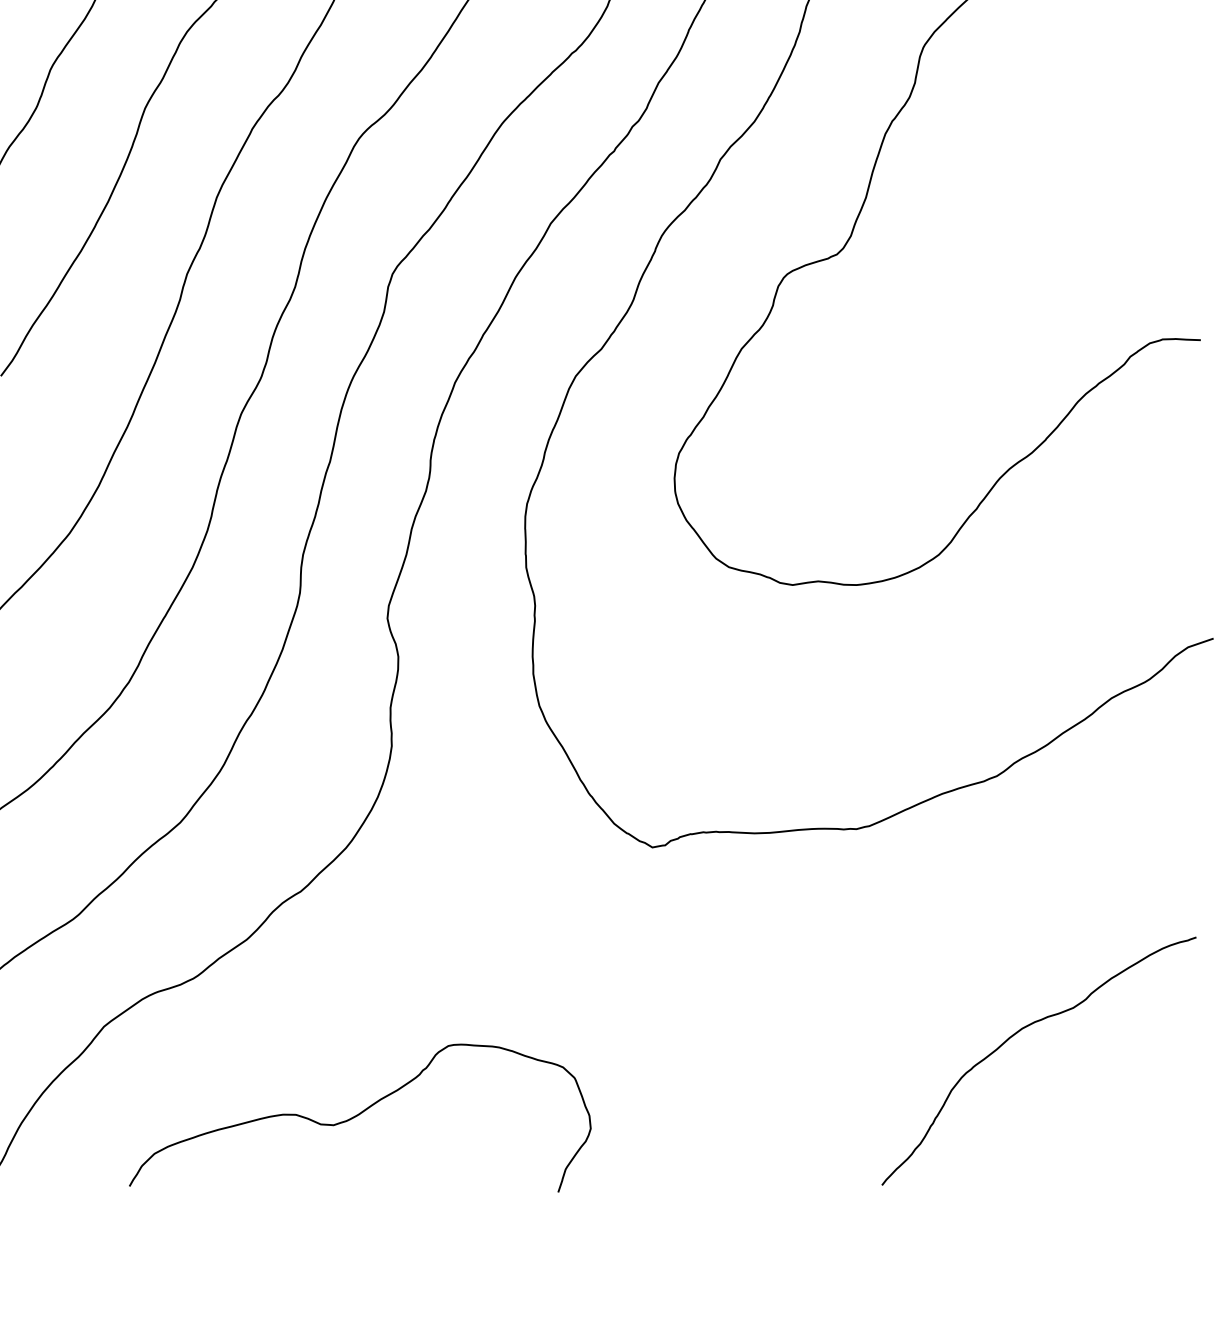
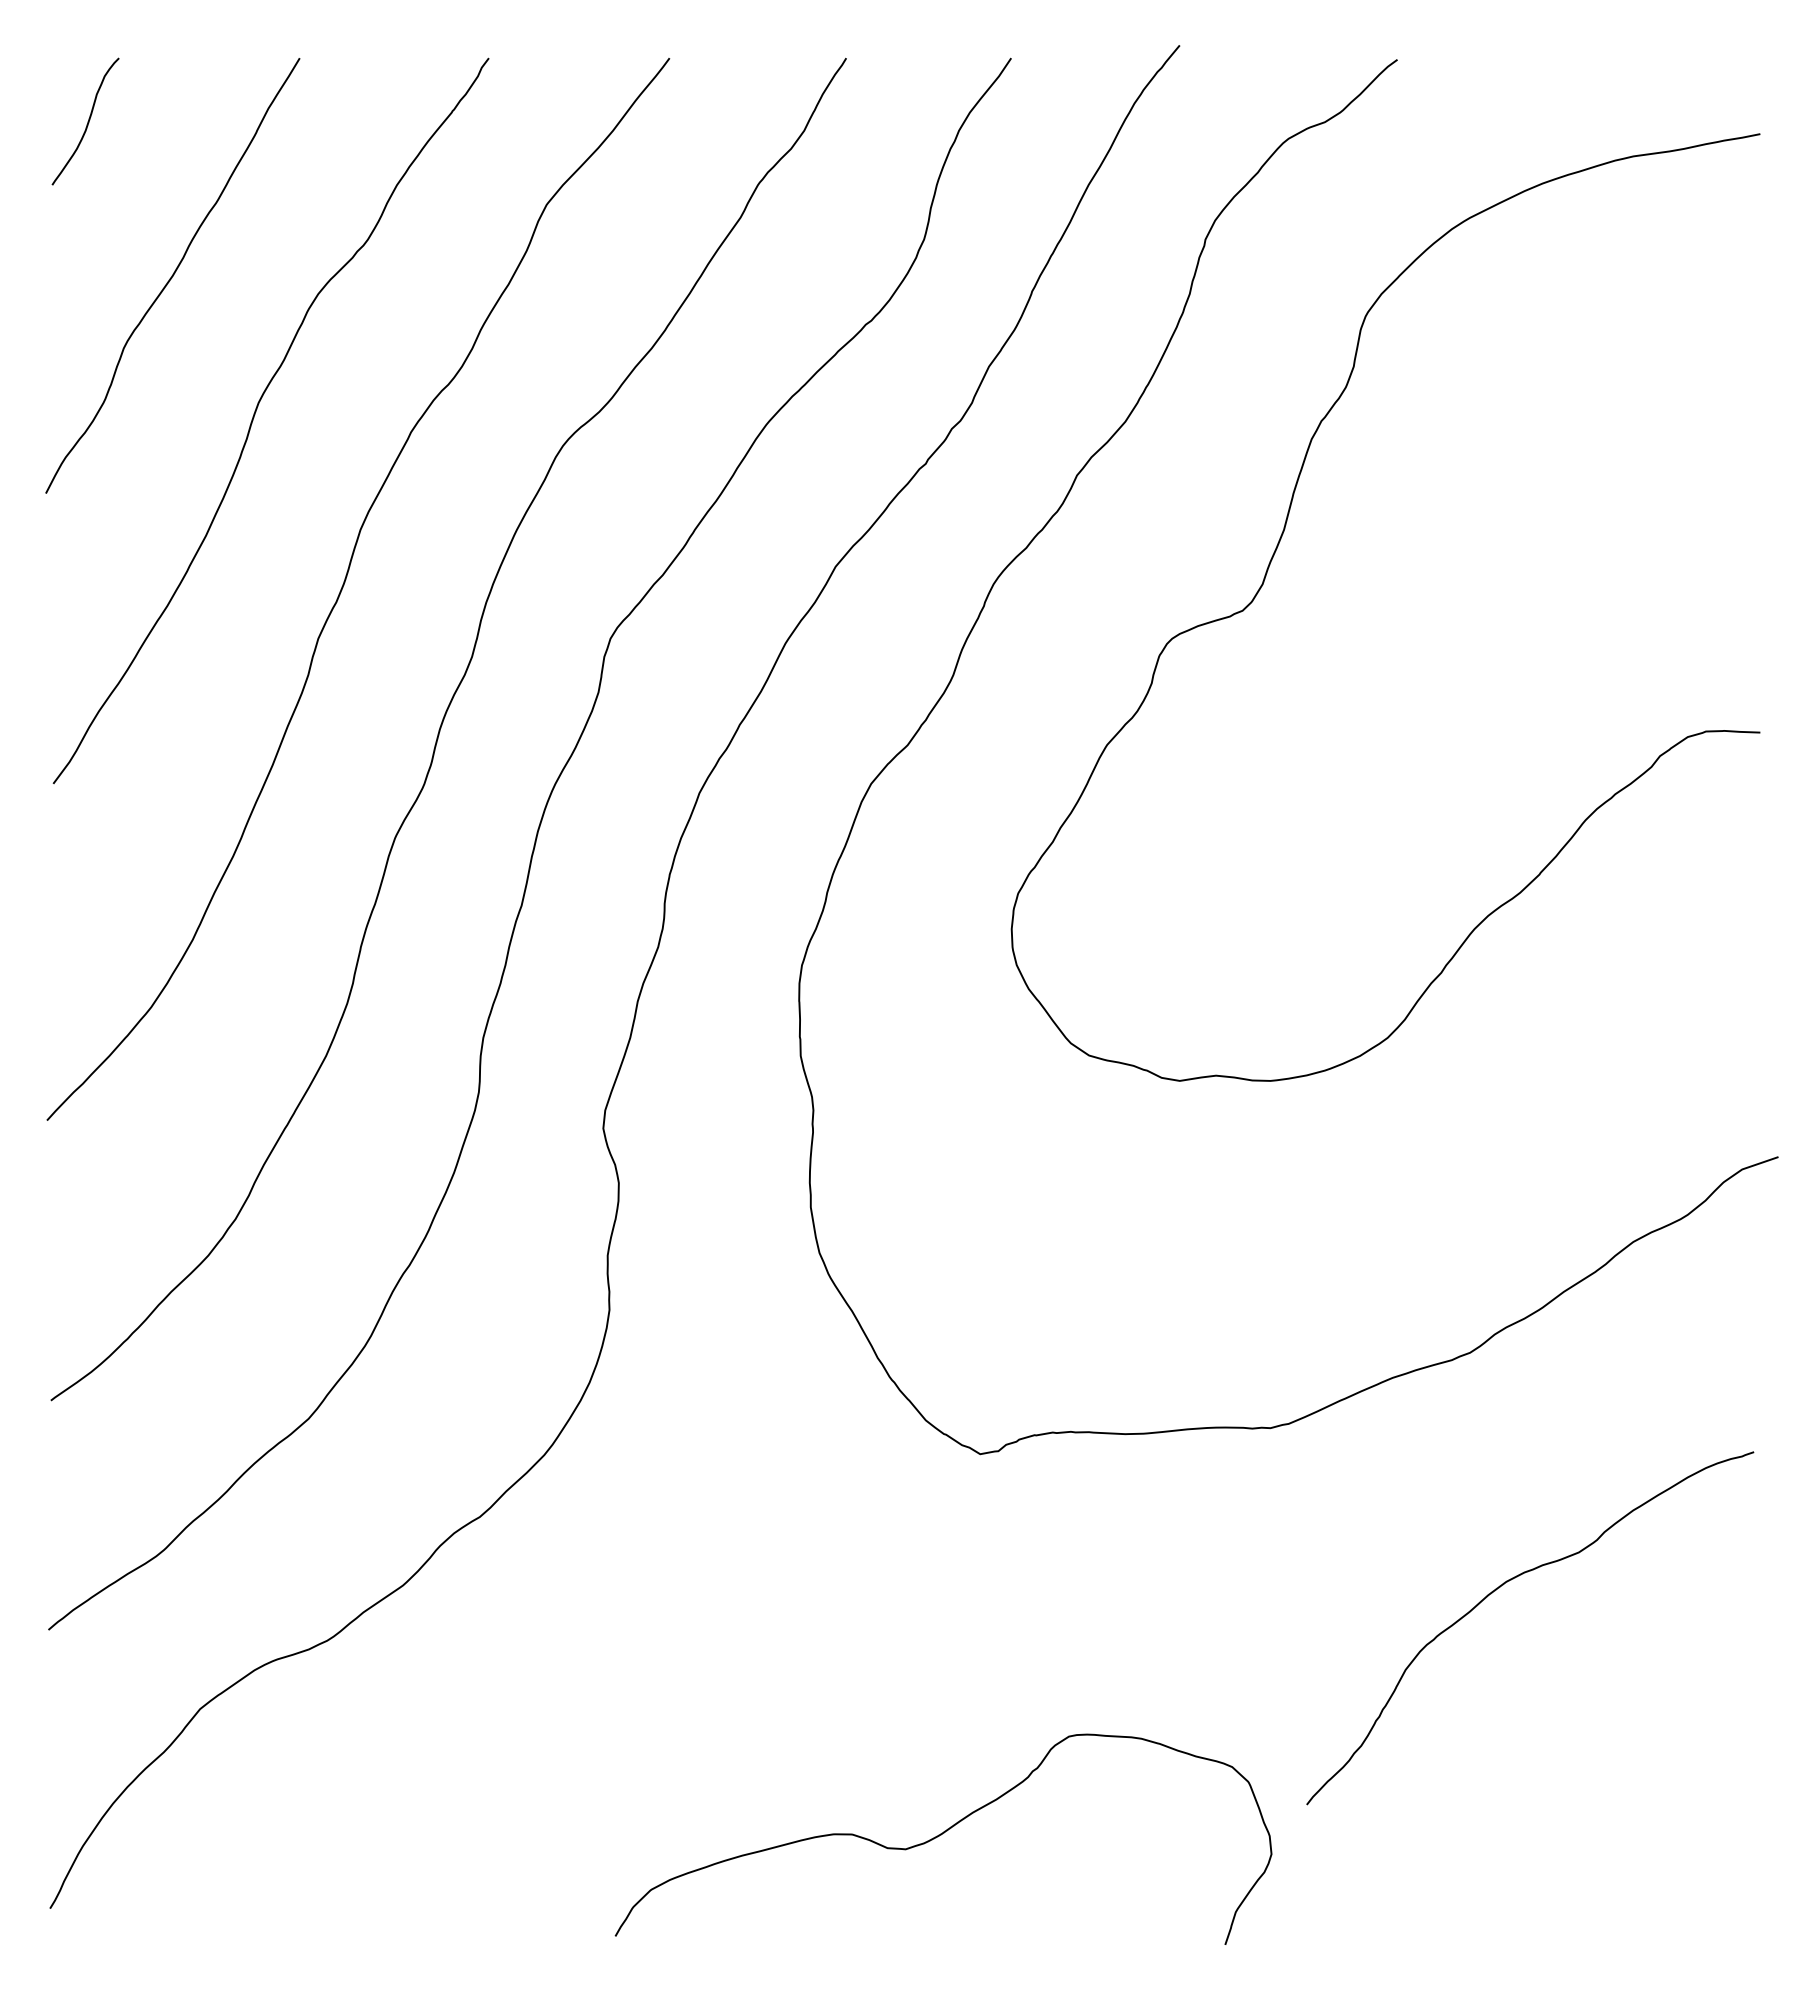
curve: (1017, 1033) -> (1499, 1588), moved
curve: (358, 1115) -> (941, 1835), moved

